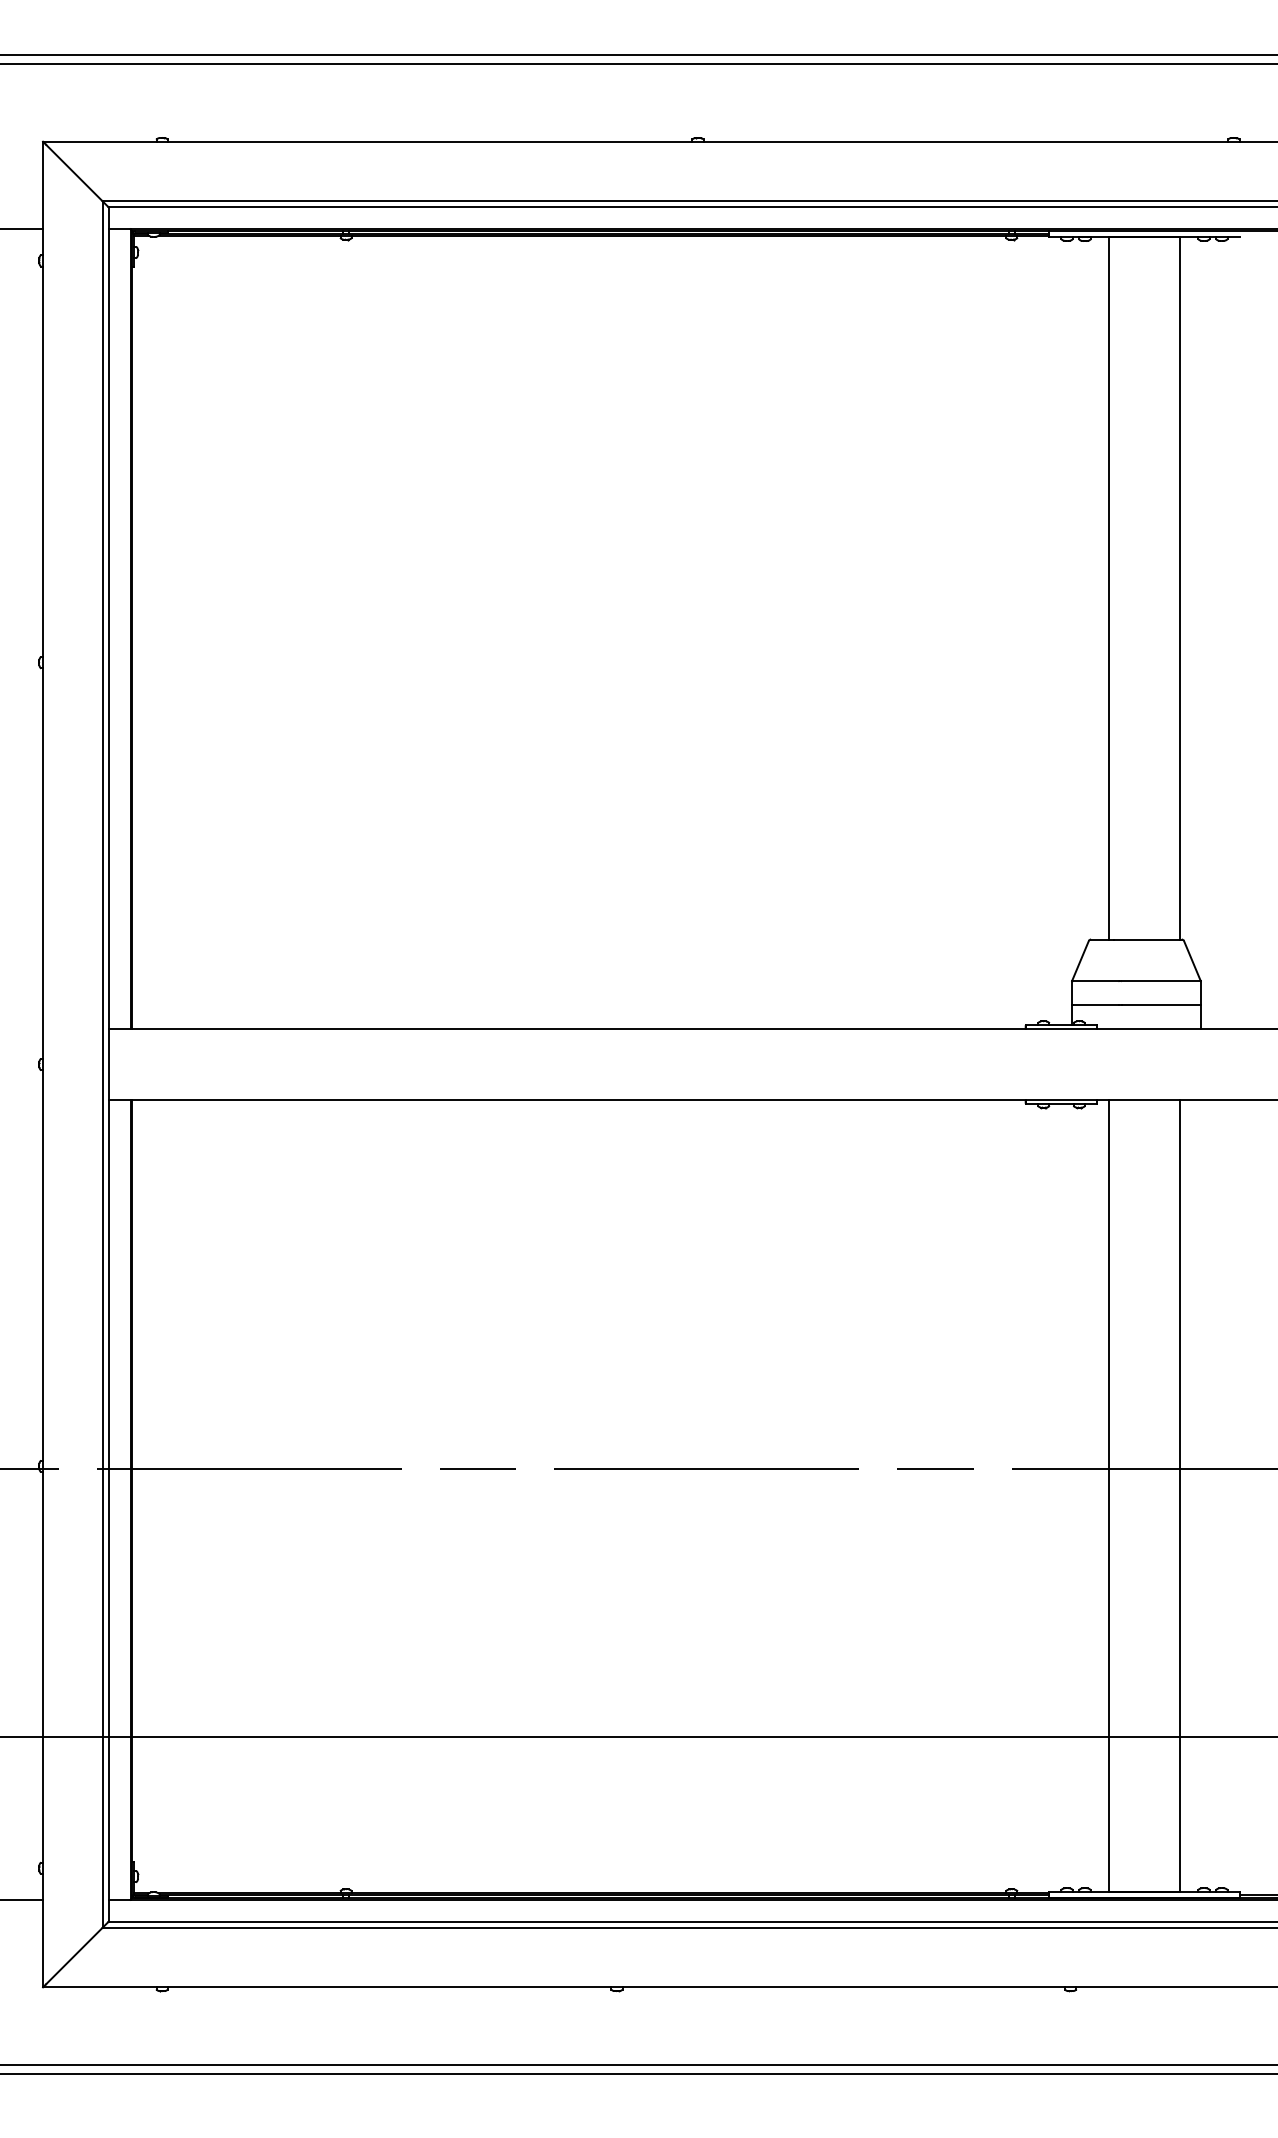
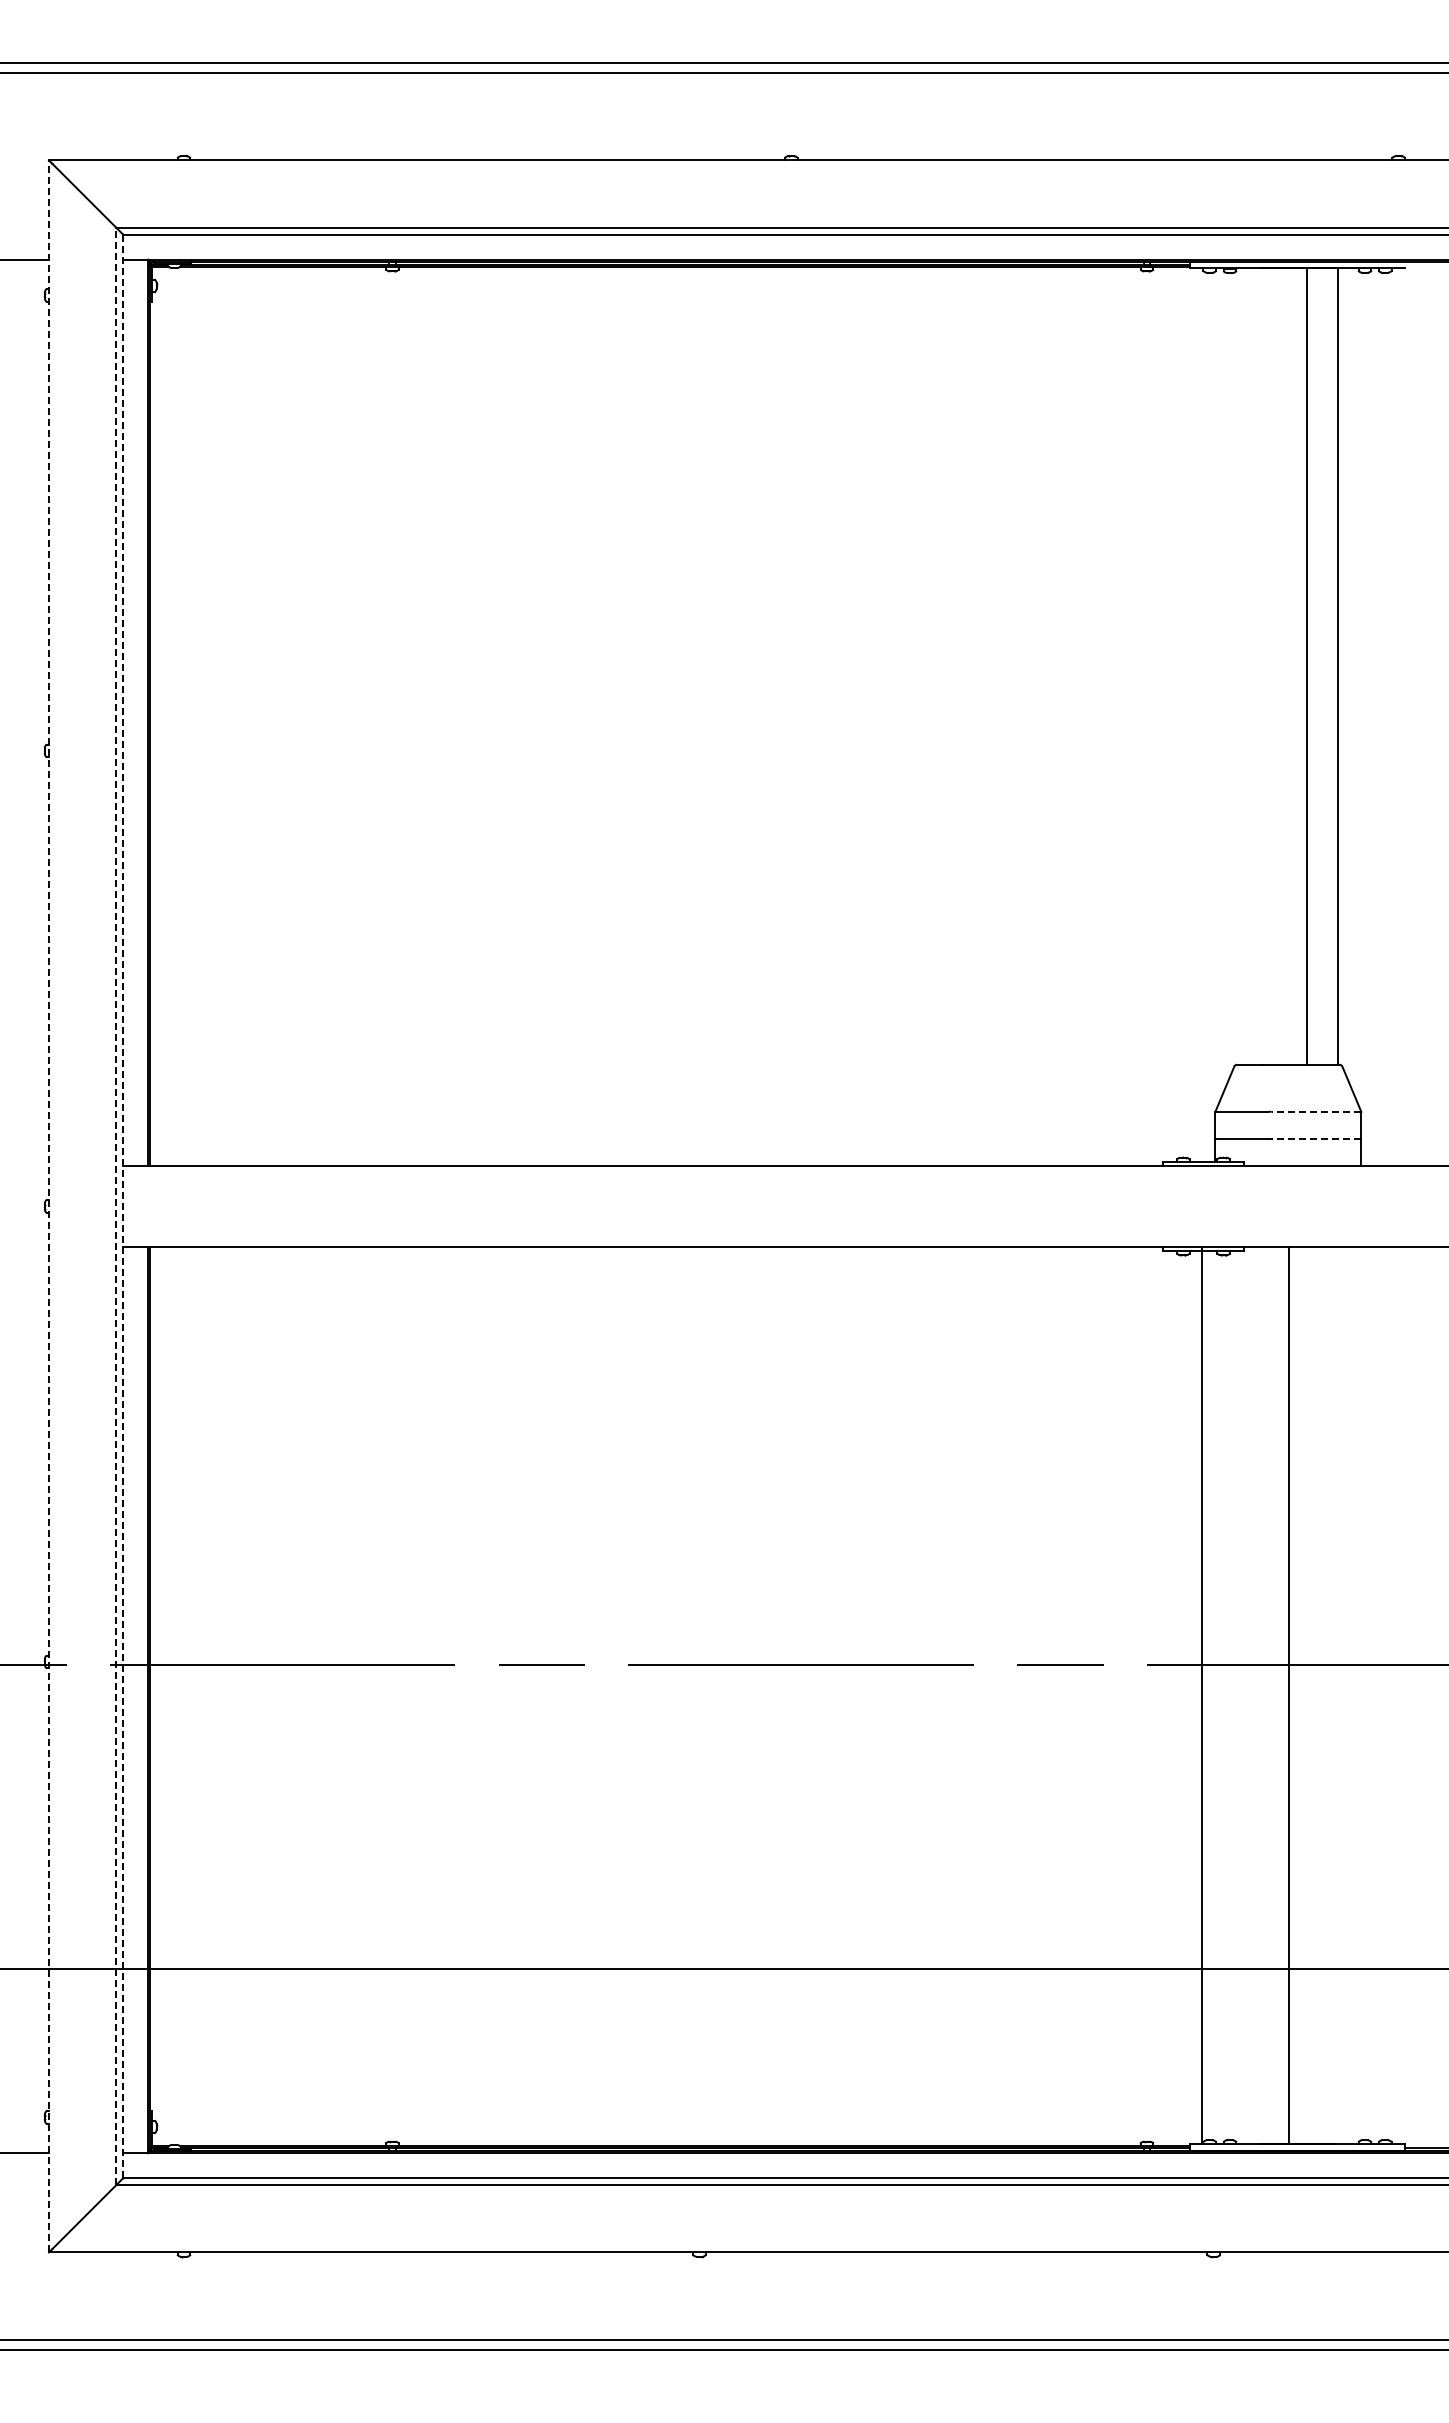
line: (1108, 588) -> (1306, 666), moved
line: (1161, 980) -> (1316, 1111), solid -> dashed
line: (1161, 1004) -> (1316, 1138), solid -> dashed
line: (42, 1063) -> (48, 1205), solid -> dashed
line: (102, 1064) -> (116, 1206), solid -> dashed
line: (108, 1064) -> (123, 1206), solid -> dashed
line: (1108, 1495) -> (1201, 1695), moved
line: (1179, 1495) -> (1288, 1695), moved

